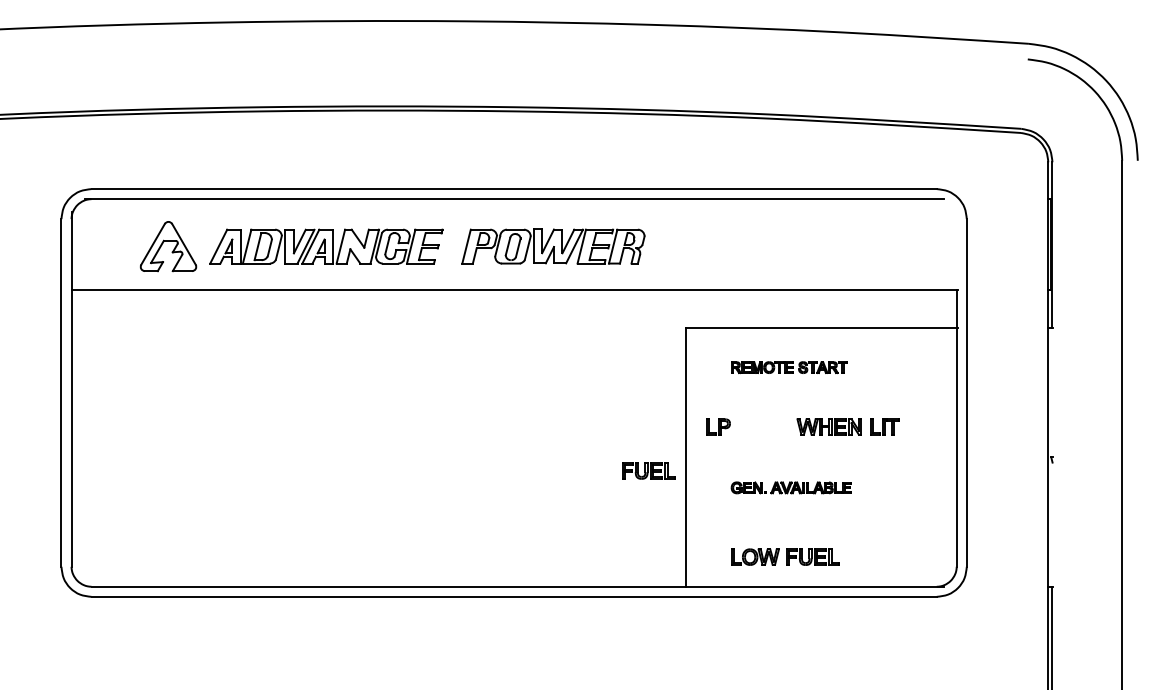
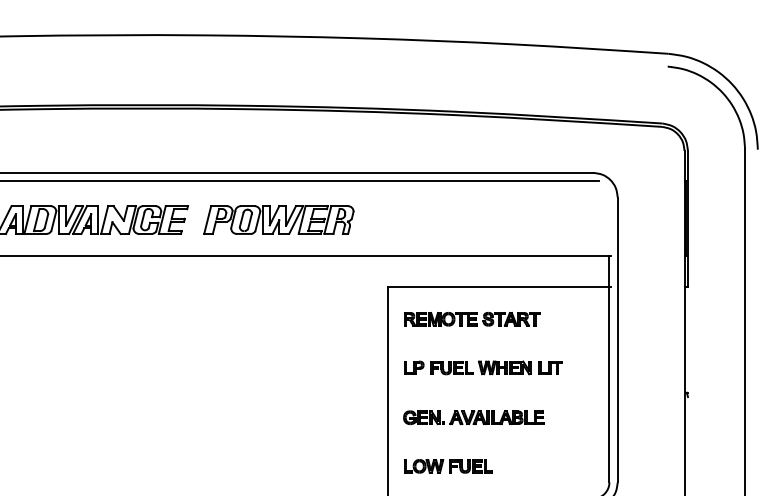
part: (789, 367) -> (472, 319), size x1.43
part: (648, 470) -> (451, 367), moved
part: (791, 487) -> (474, 417), size x1.43
part: (785, 556) -> (448, 465), moved

